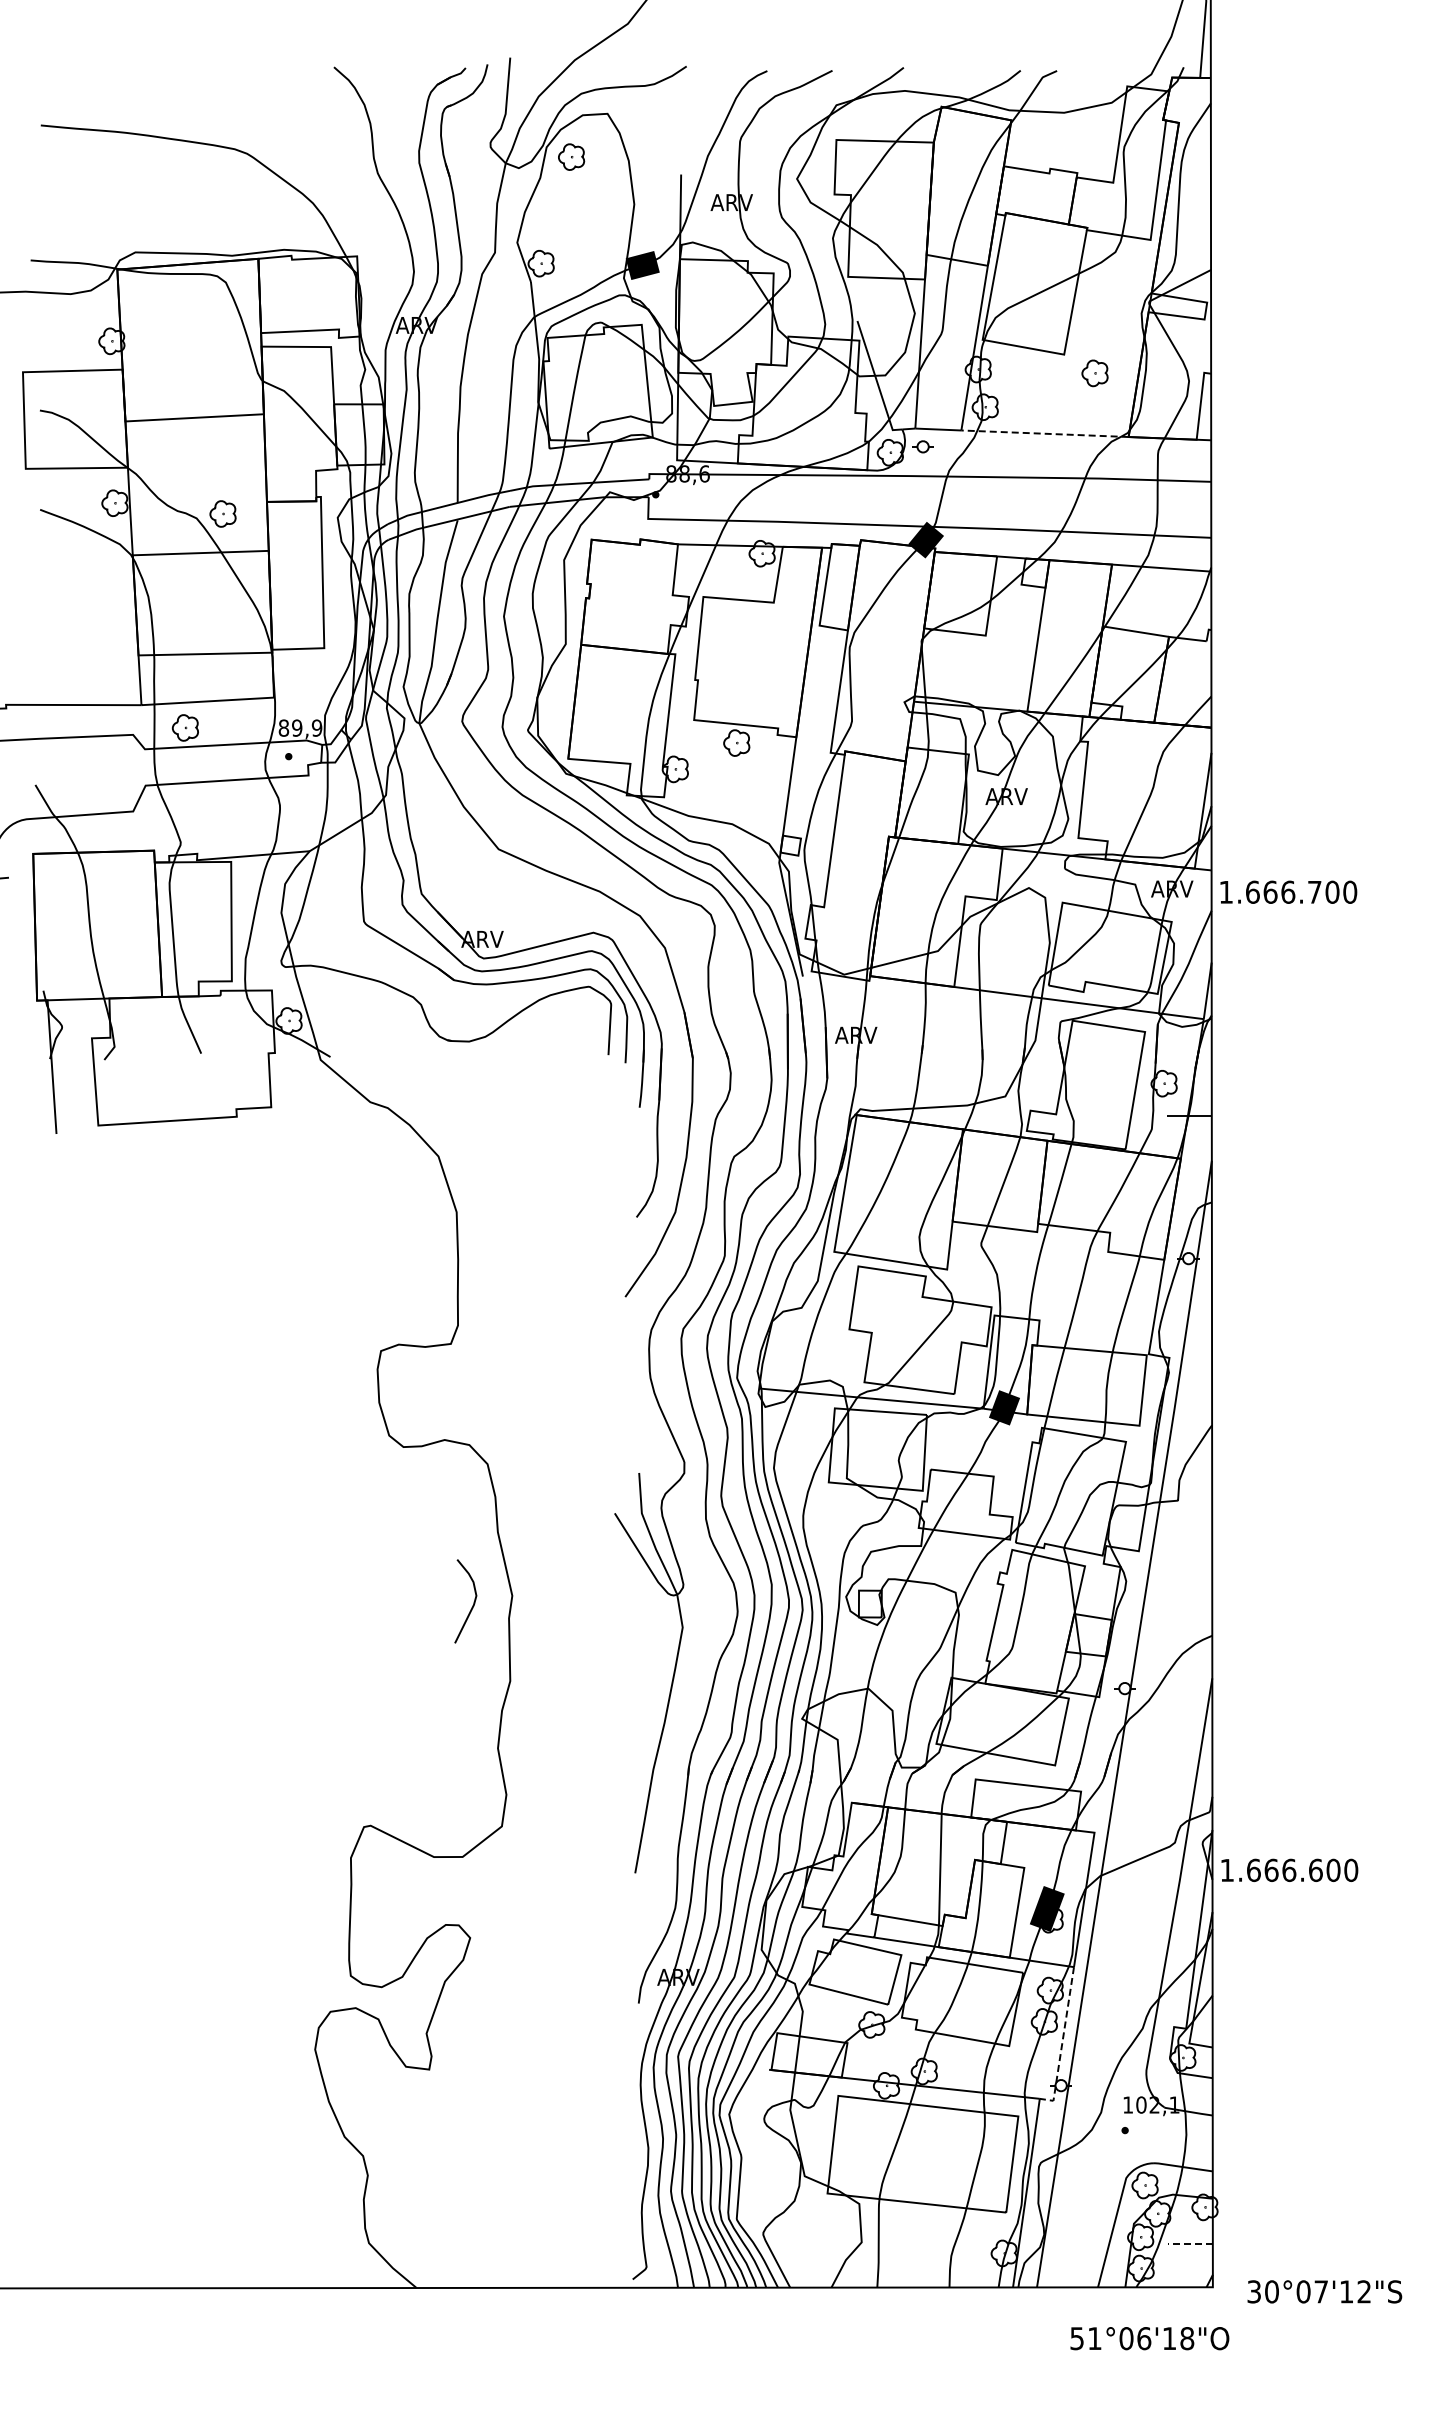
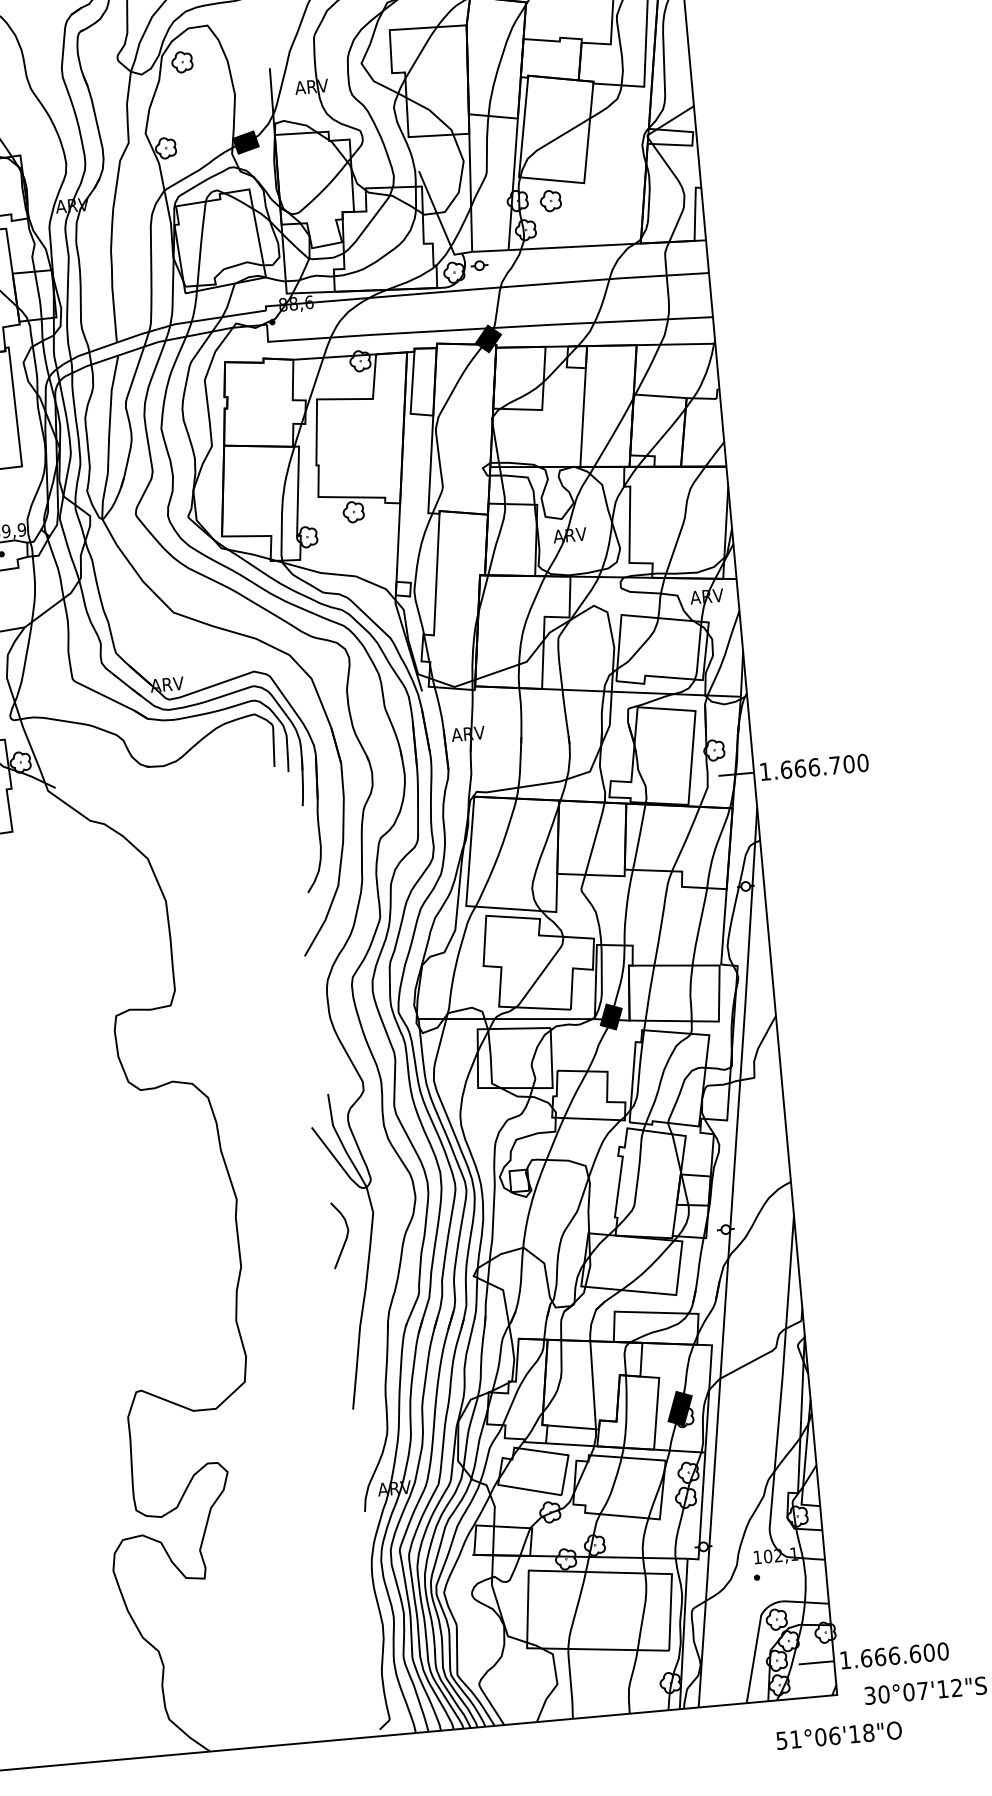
part: (1094, 373) -> (550, 201), moved
line: (1045, 433) -> (575, 246), dashed -> solid
text: (1288, 891) -> (814, 766), moved
curve: (473, 1602) -> (346, 1235), moved
text: (1289, 1869) -> (894, 1655), moved
line: (1062, 2041) -> (701, 1511), dashed -> solid
line: (1190, 2244) -> (816, 1662), dashed -> solid
text: (1149, 2338) -> (838, 1735), moved

